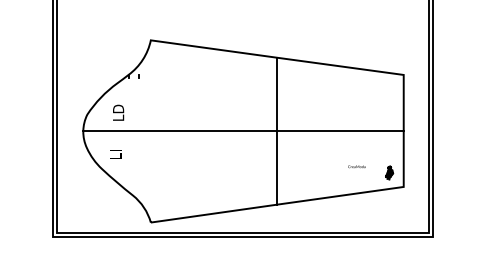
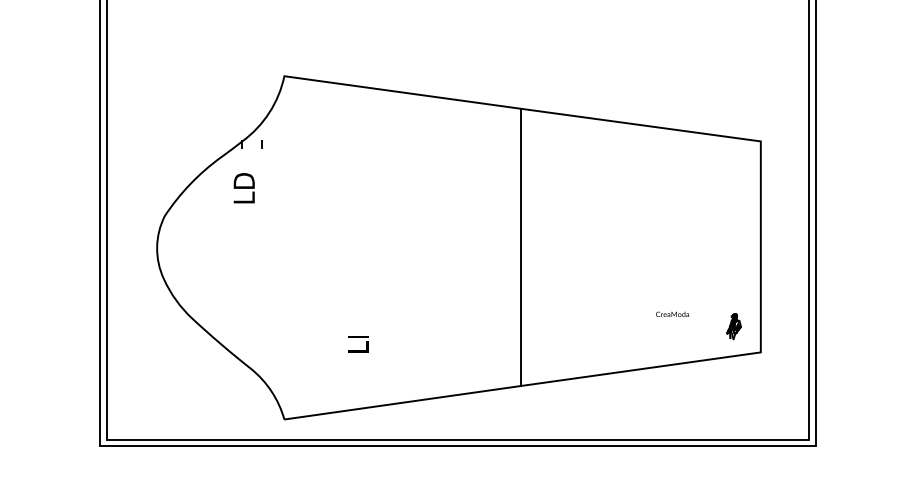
text: (118, 112) -> (244, 187), moved
line: (243, 131) -> (458, 247), removed
text: (115, 154) -> (357, 344), moved

